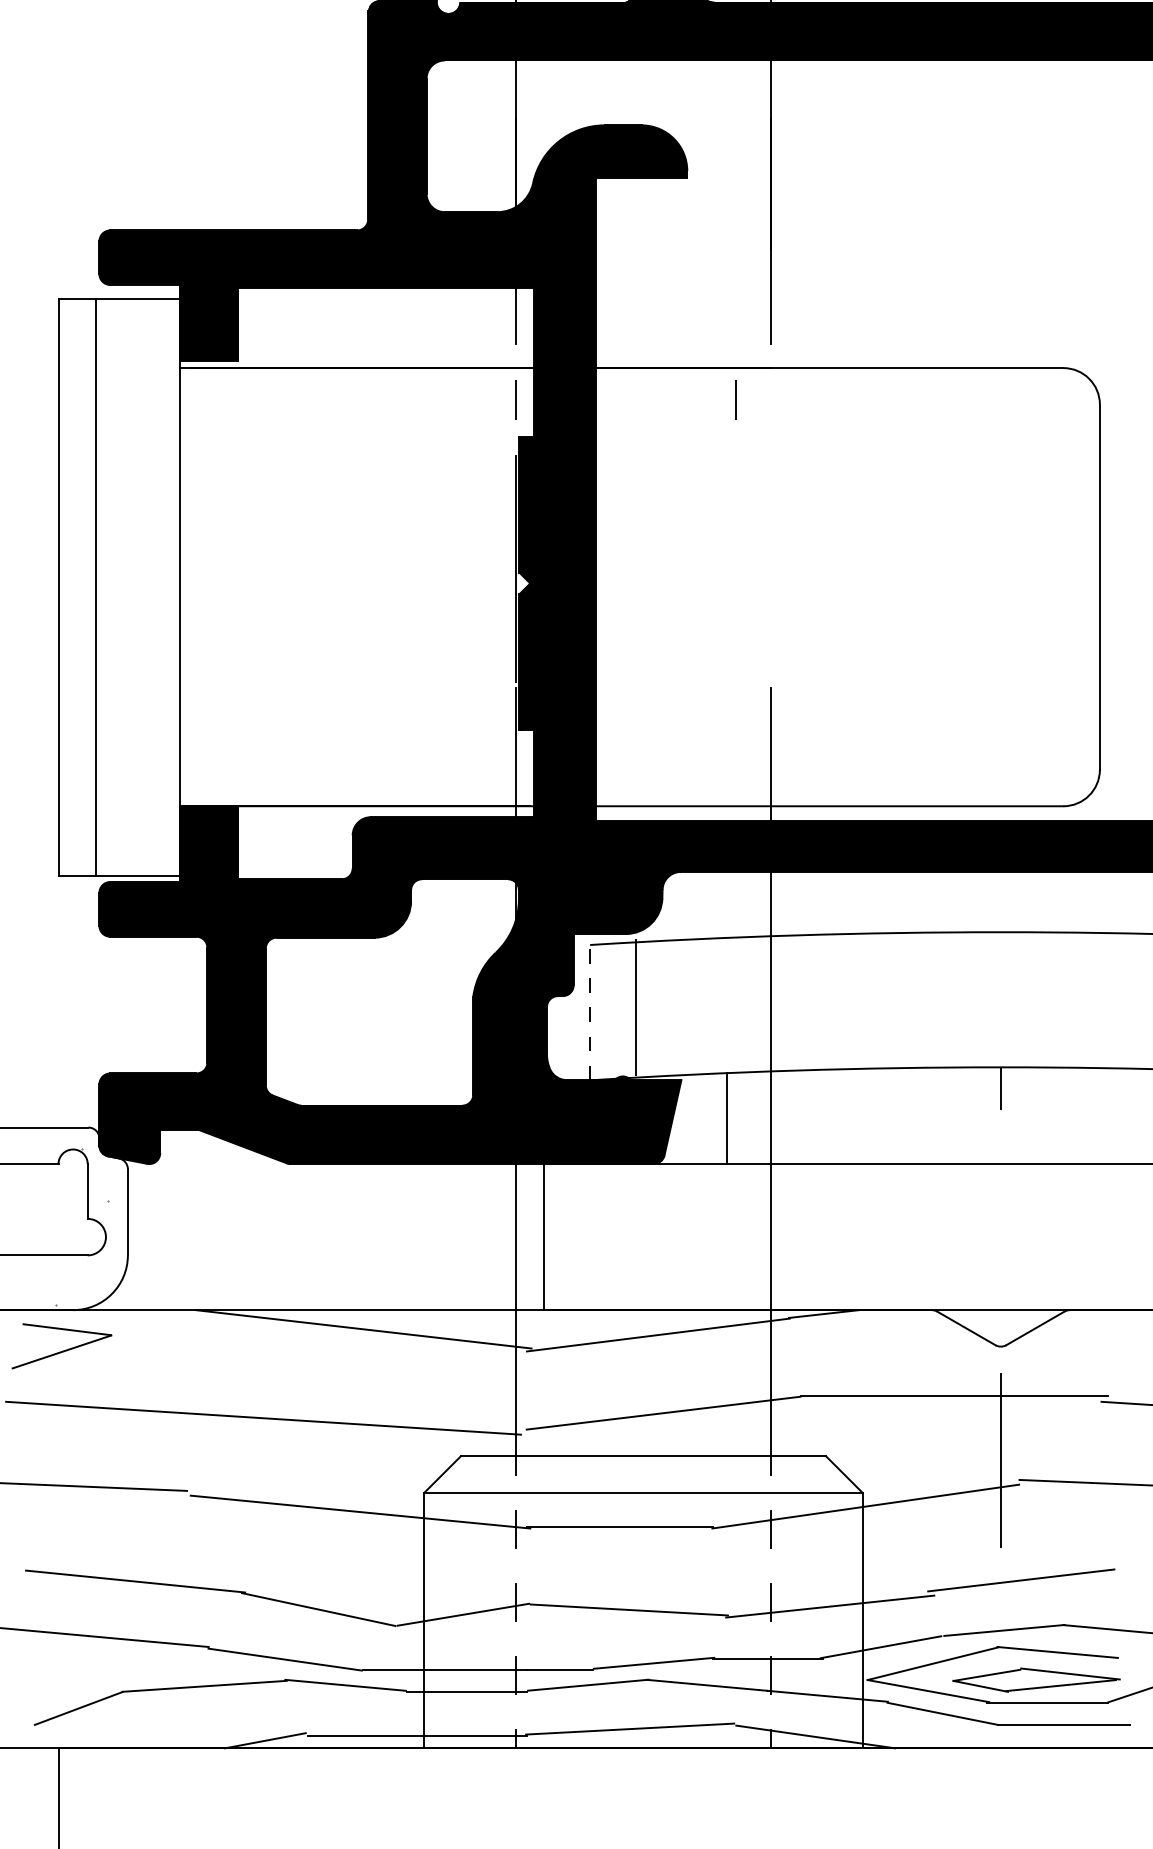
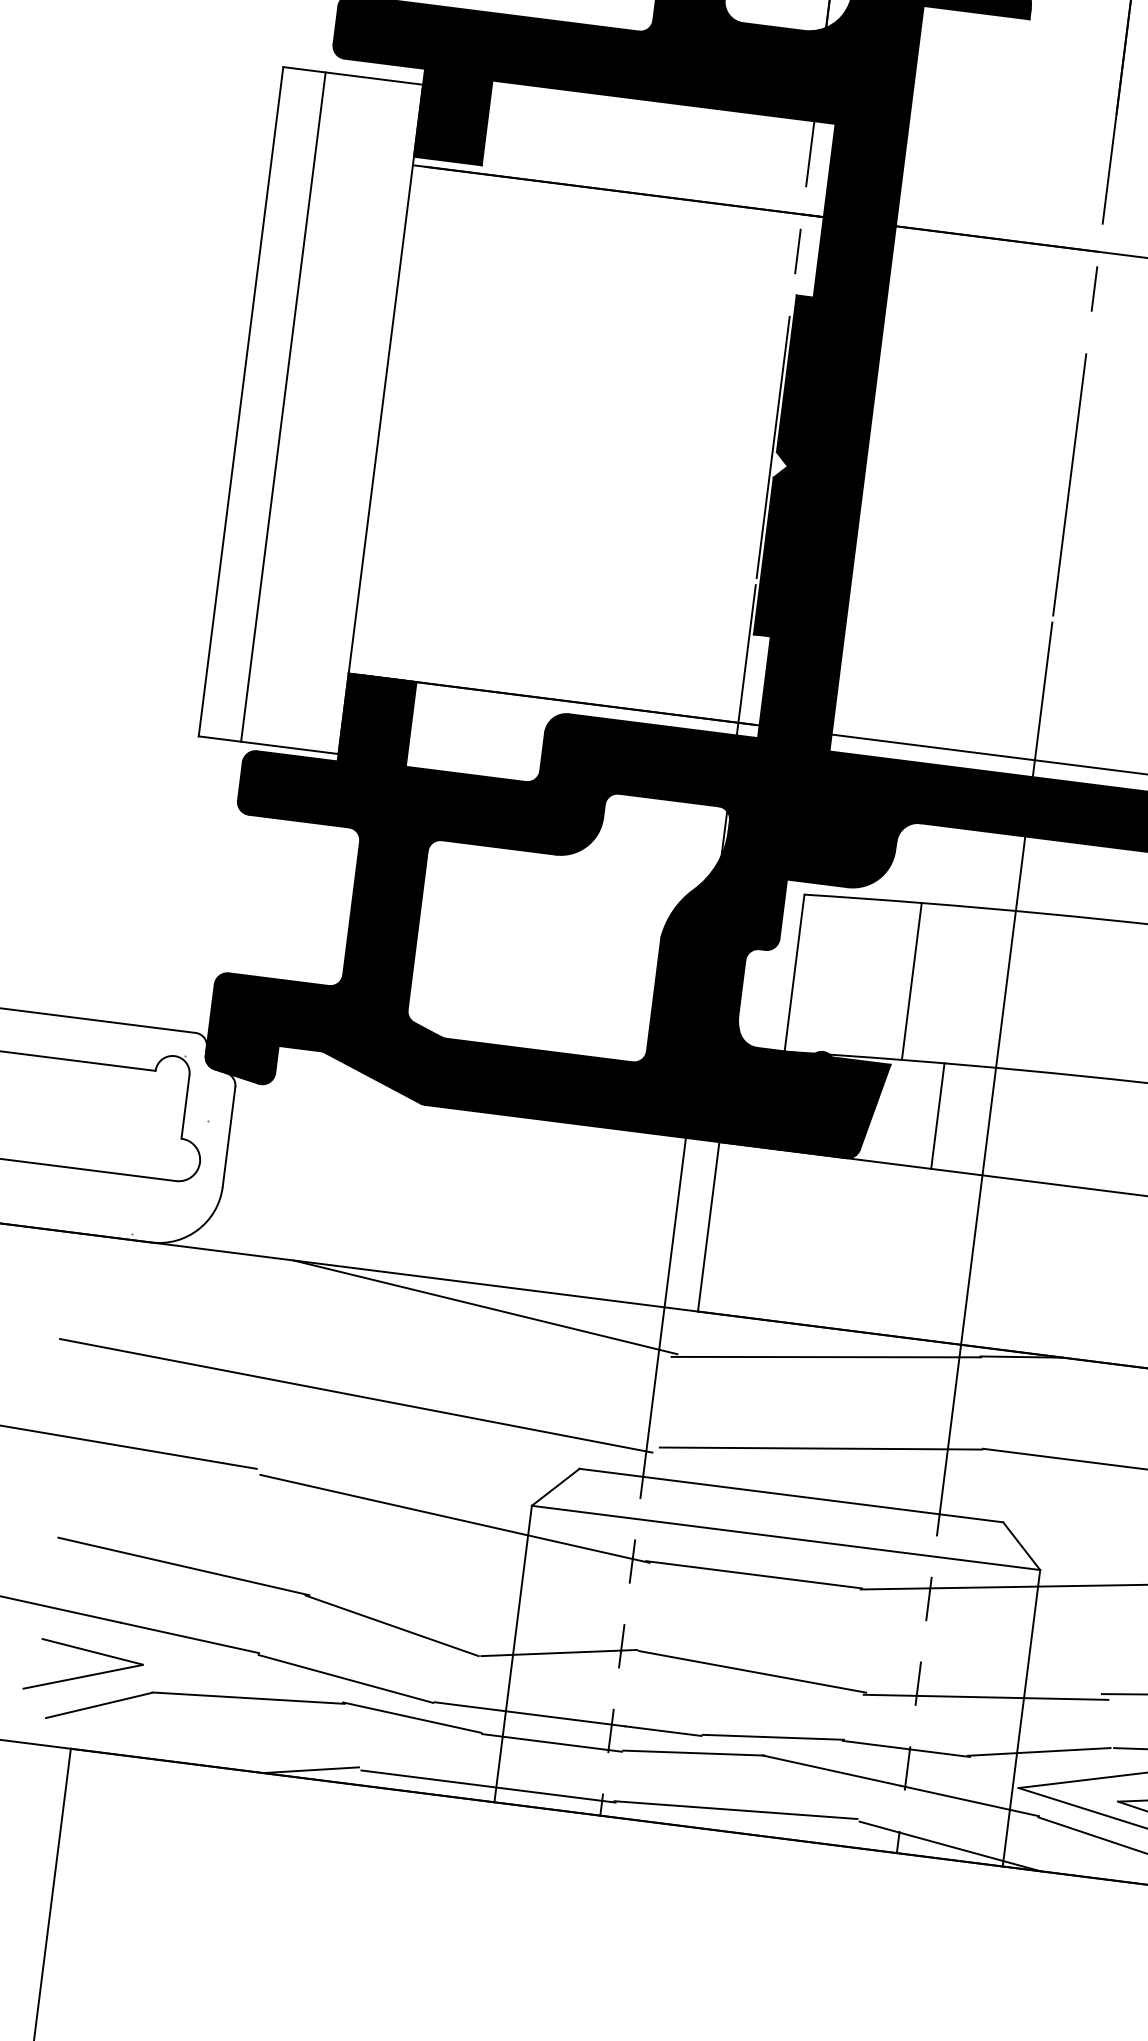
line: (735, 399) -> (1093, 288), moved
line: (771, 568) -> (1070, 484), added
line: (635, 1006) -> (911, 980), moved
line: (590, 1012) -> (794, 973), dashed -> solid
part: (61, 1346) -> (83, 1670), moved

